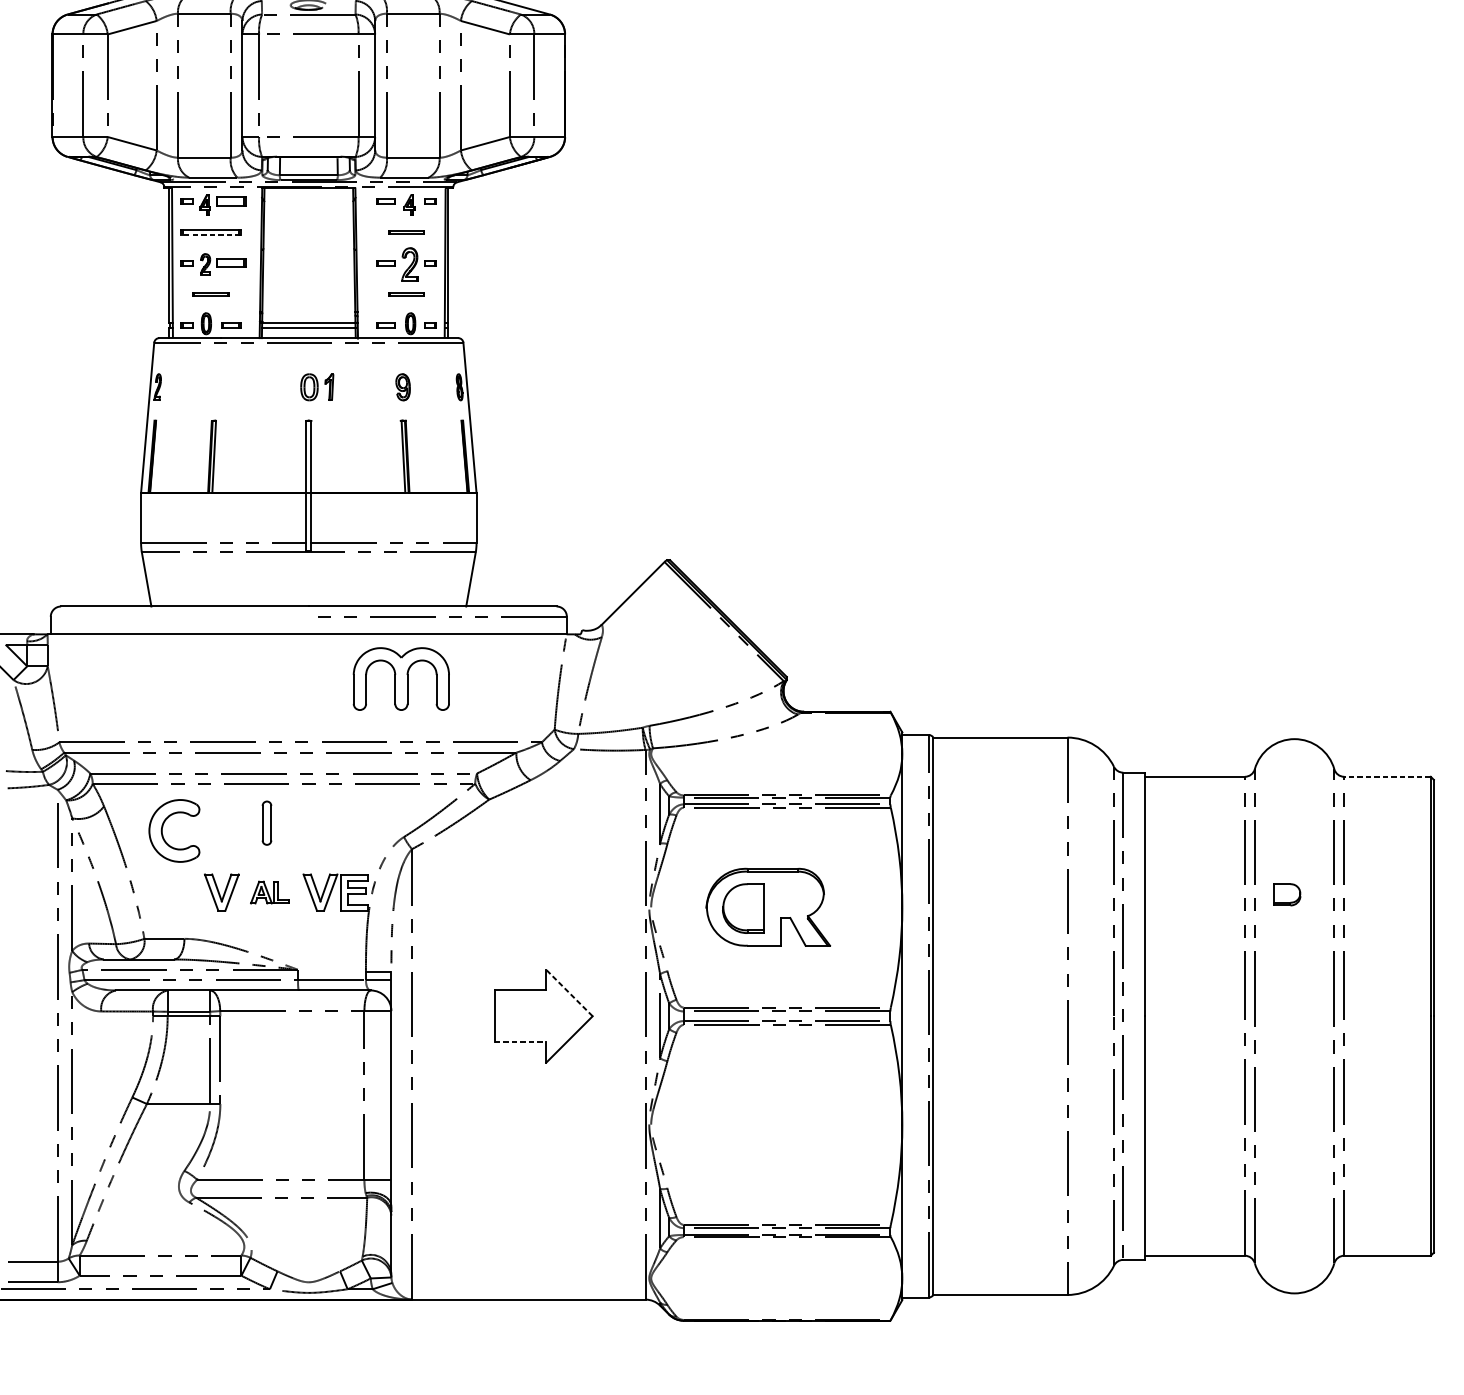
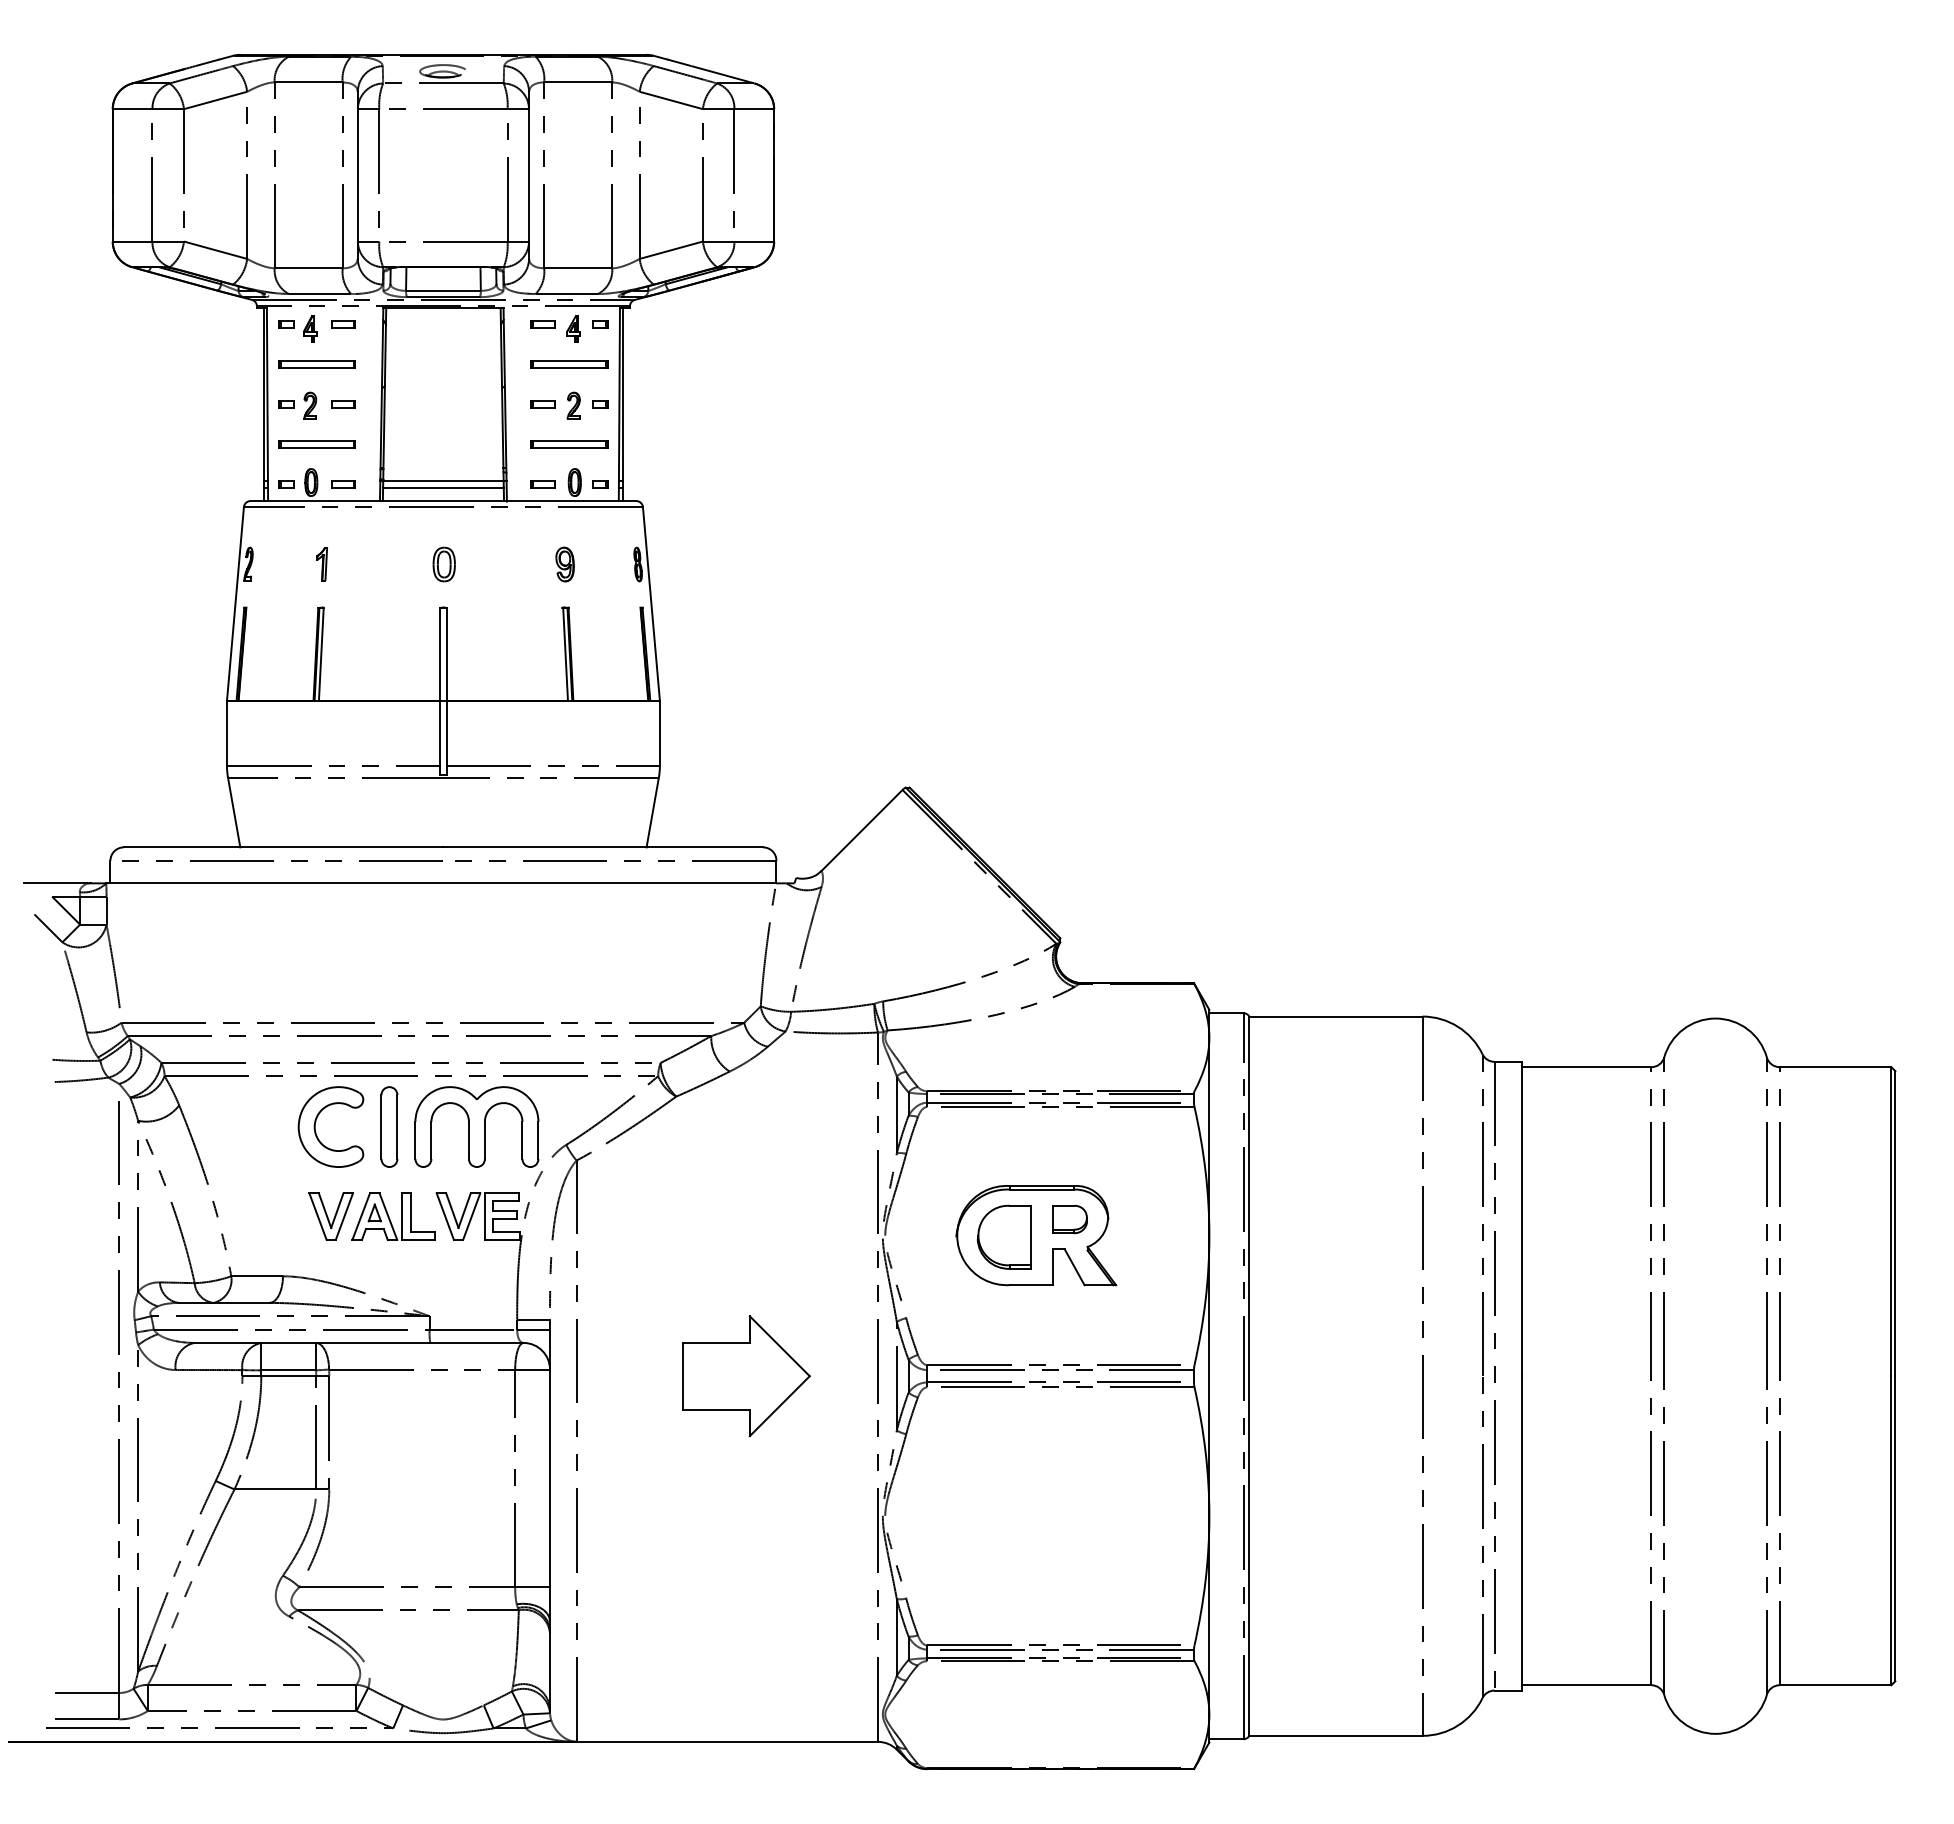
part: (231, 201) -> (343, 324), size x0.62
part: (406, 232) -> (569, 364), size x1.67
line: (210, 234) -> (316, 367), dashed -> solid
part: (231, 263) -> (343, 404), size x0.62
part: (409, 264) -> (573, 405), size x0.62
part: (210, 294) -> (316, 444), size x1.67
part: (406, 294) -> (569, 444), size x1.67
part: (329, 387) -> (321, 564), moved
line: (177, 616) -> (273, 860), added
part: (401, 678) -> (476, 1126), moved
line: (1387, 777) -> (1835, 1067), dashed -> solid
part: (267, 822) -> (389, 1126), size x1.43
part: (163, 827) -> (316, 1122), moved
part: (270, 892) -> (393, 1216), size x1.67
part: (1286, 894) -> (1069, 1219), moved
line: (569, 992) -> (779, 1345), dashed -> solid
line: (521, 1042) -> (717, 1409), dashed -> solid

